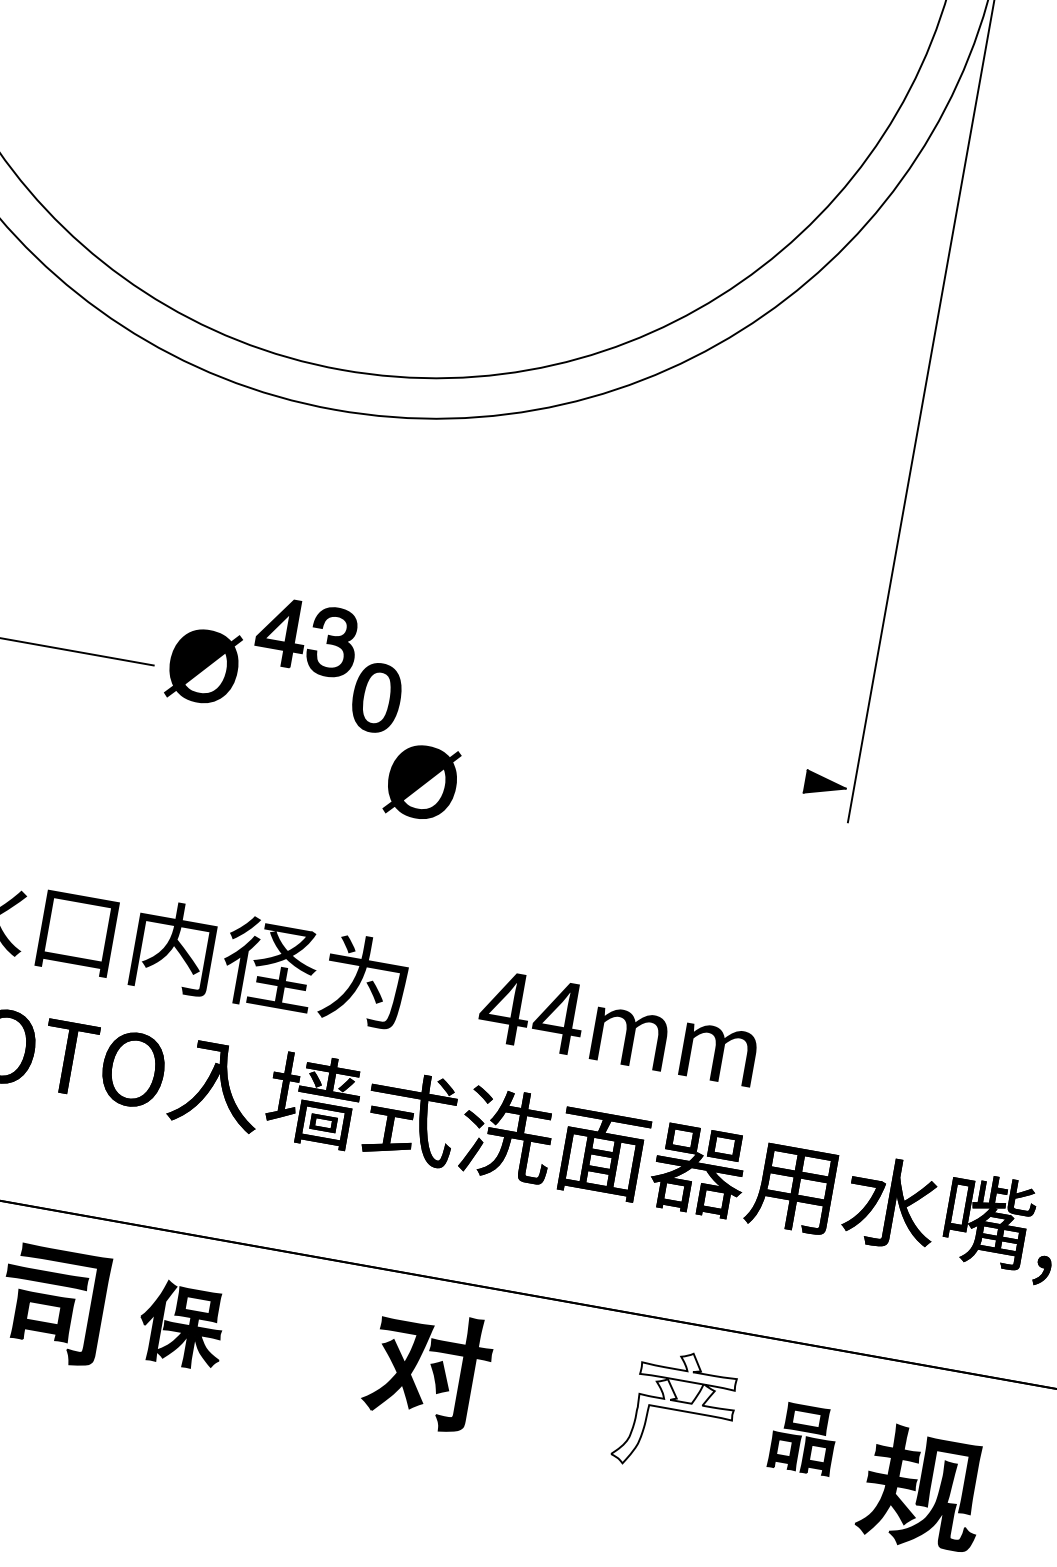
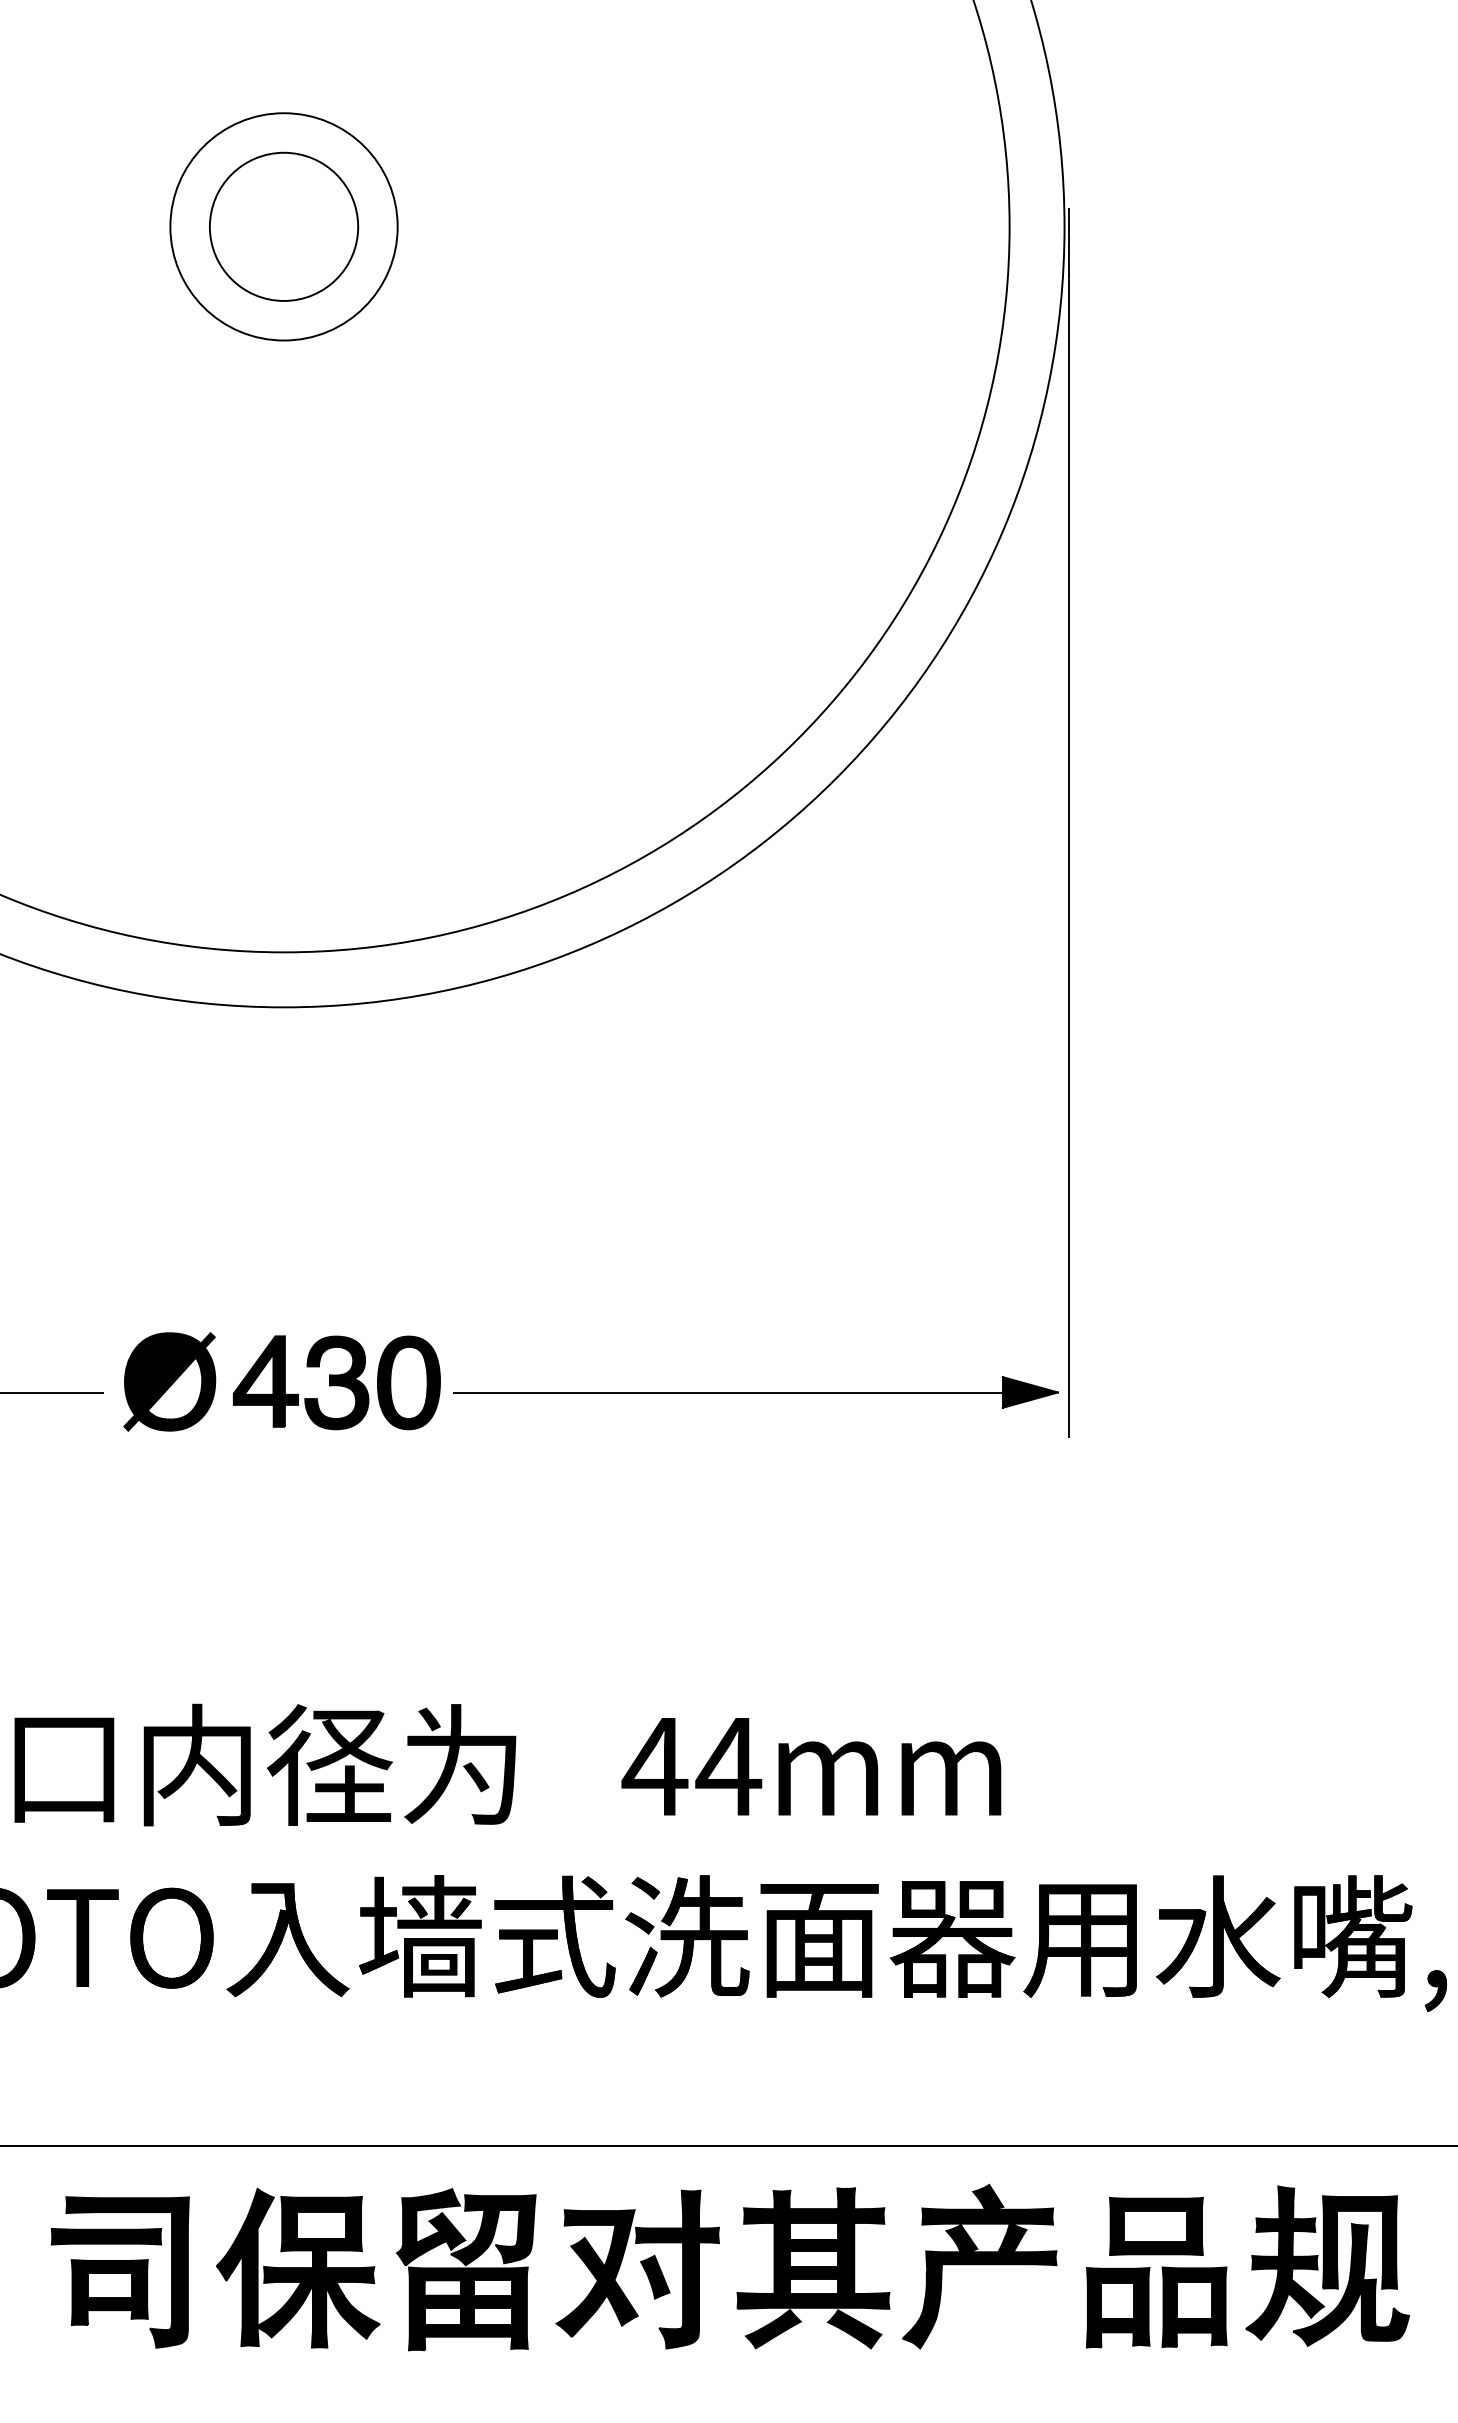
part: (303, 645) -> (298, 1394), moved
line: (617, 748) -> (743, 1392), added
part: (422, 781) -> (489, 1484), removed
part: (182, 1324) -> (298, 2267), size x1.43
part: (304, 1347) -> (466, 2269), added
part: (555, 1391) -> (813, 2268), added
fill: (676, 1411) -> (979, 2266), added
part: (803, 1438) -> (1156, 2272), size x1.67
part: (922, 1488) -> (1327, 2265), moved

